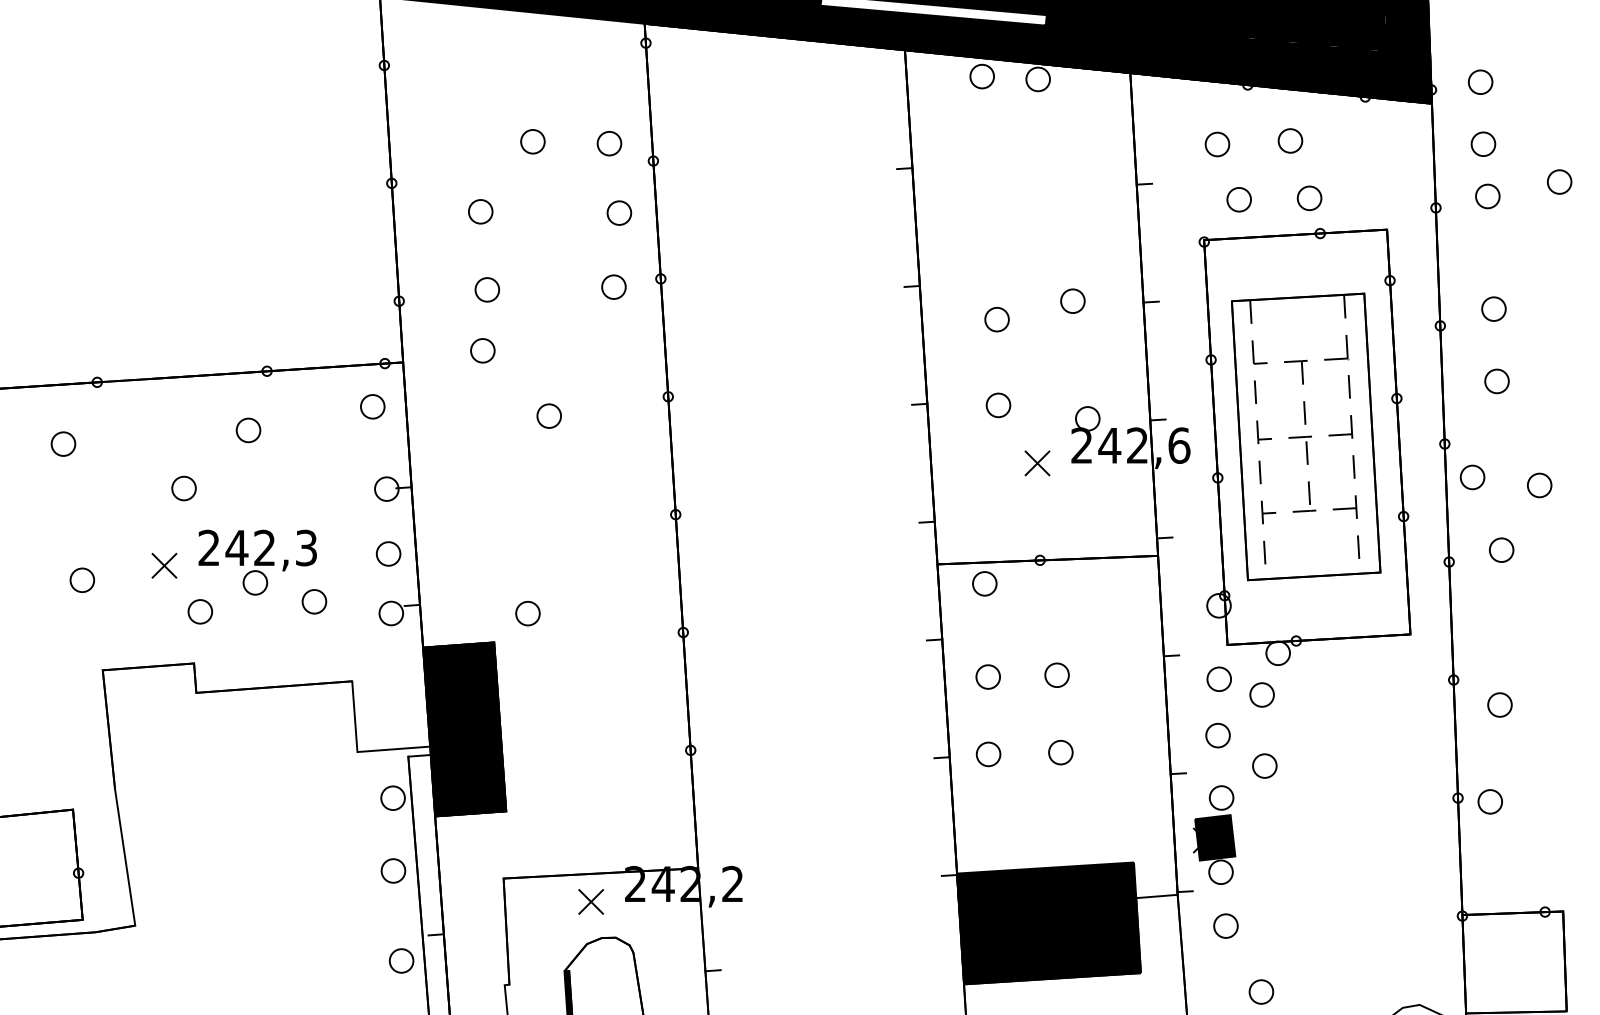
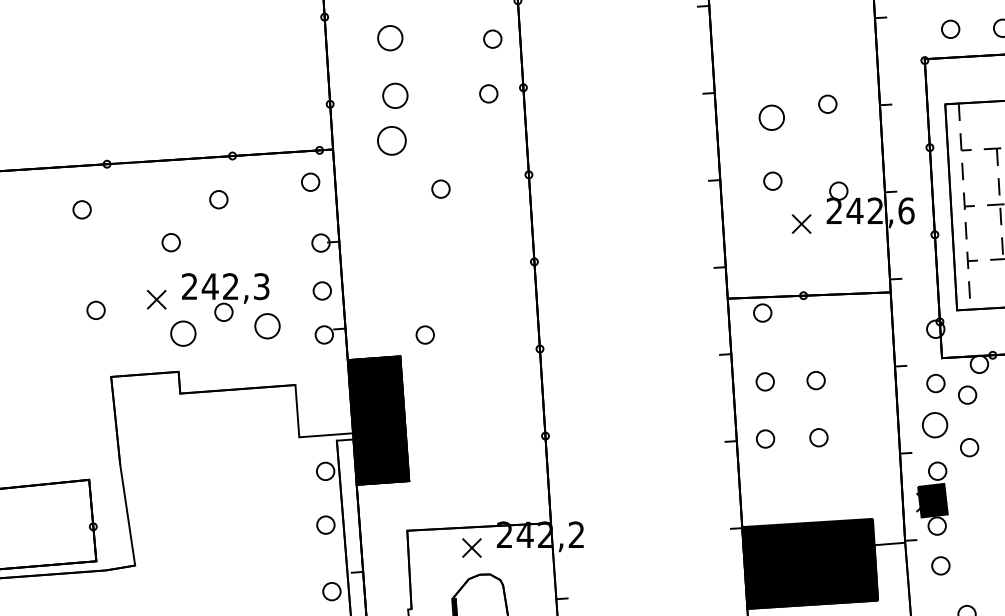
circle: (480, 211) -> (390, 37), size x1.4
circle: (486, 289) -> (394, 95), size x1.4
circle: (996, 319) -> (771, 117), size x1.4
circle: (482, 350) -> (391, 140), size x1.6
circle: (314, 601) -> (267, 326), size x1.4
circle: (199, 611) -> (182, 333), size x1.4
circle: (1217, 735) -> (934, 425), size x1.4

